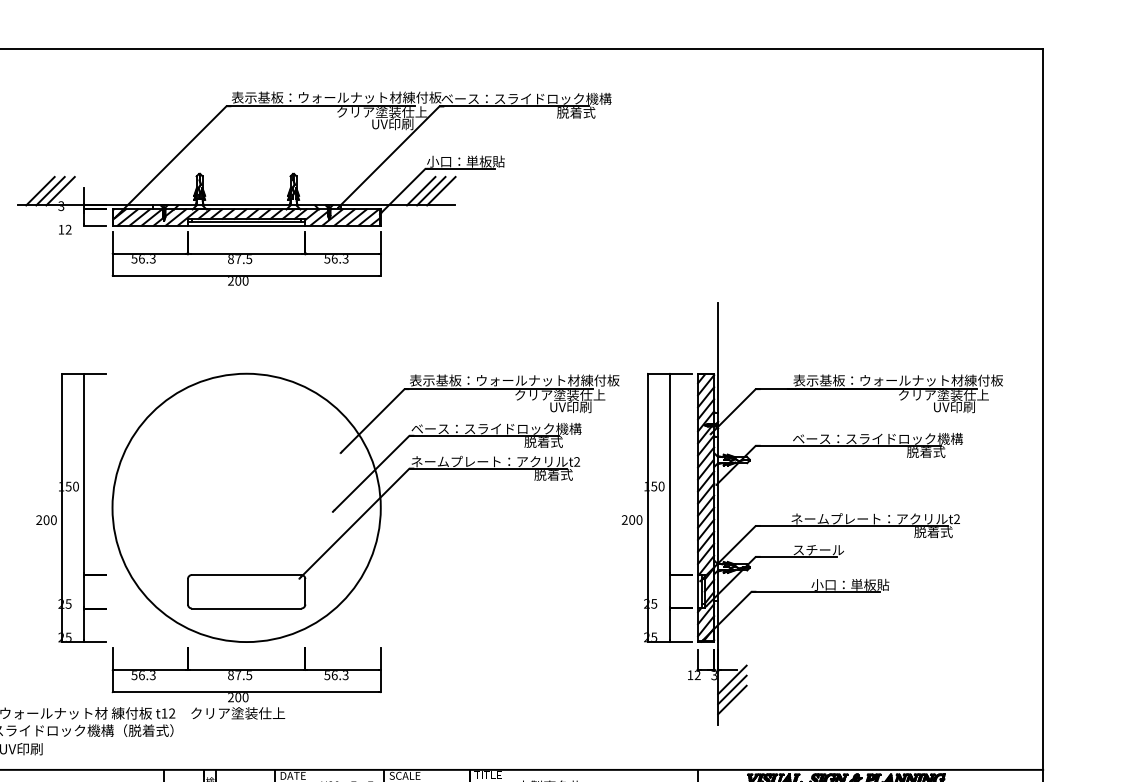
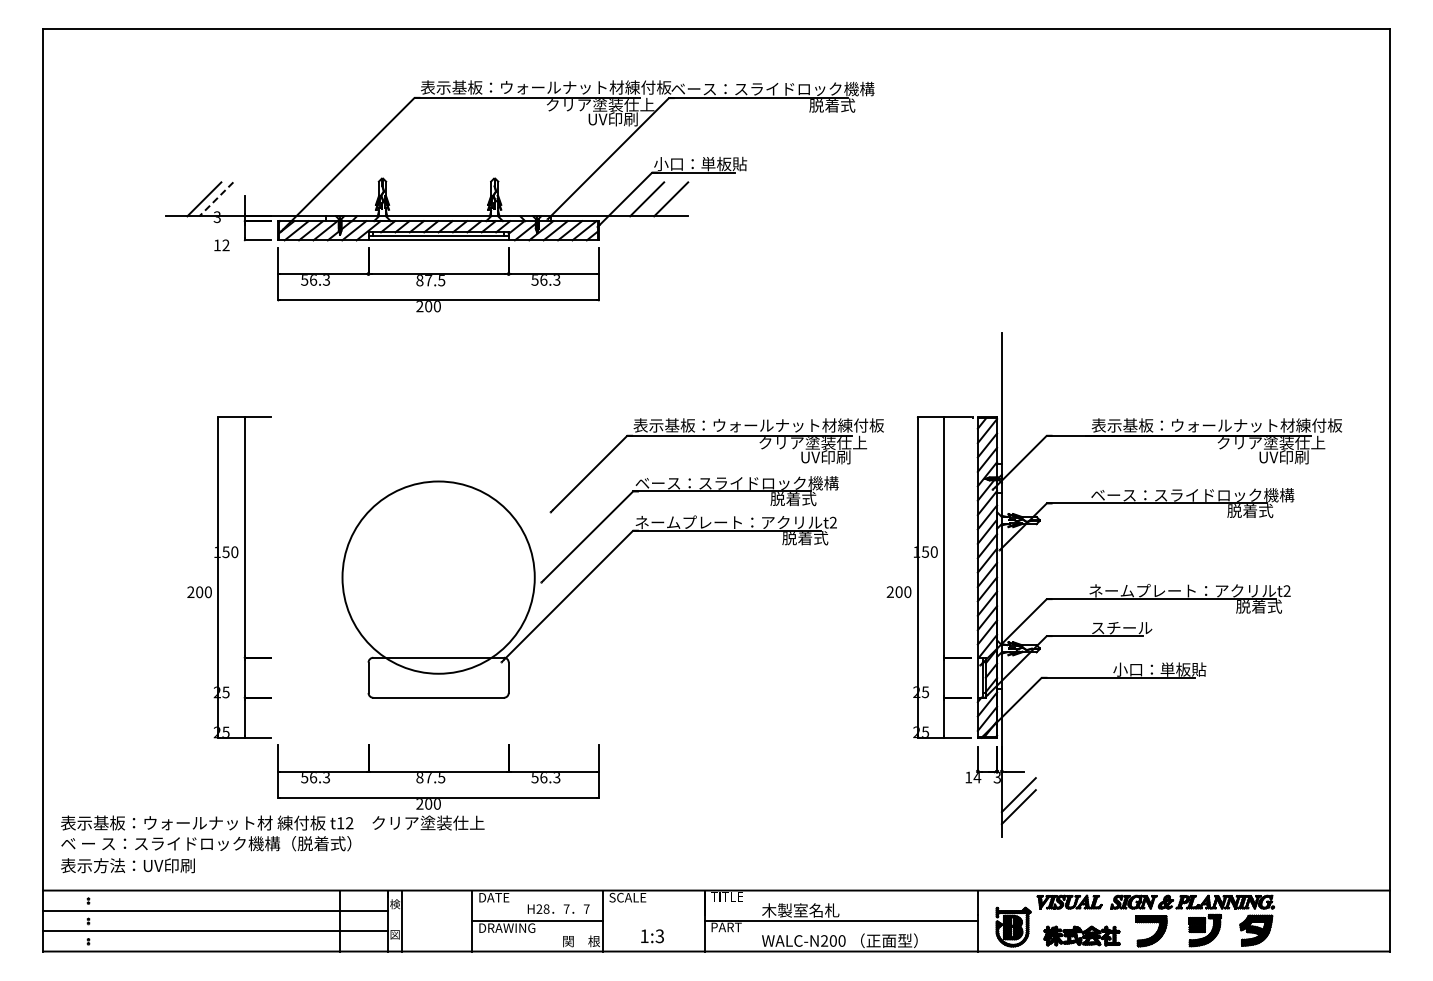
line: (40, 191) -> (192, 199), removed
line: (60, 191) -> (216, 199), solid -> dashed
line: (431, 191) -> (659, 199), removed
circle: (246, 507) -> (438, 577), size x0.6
text: (697, 675) -> (977, 777), 12 -> 14
line: (732, 680) -> (1018, 783), removed

